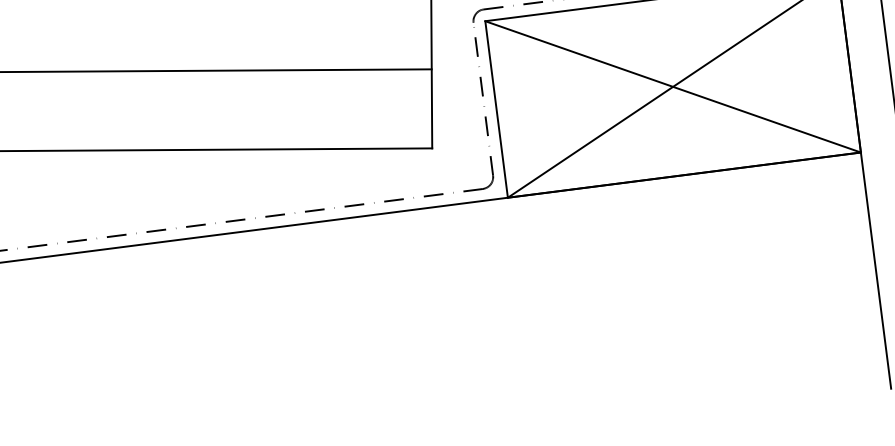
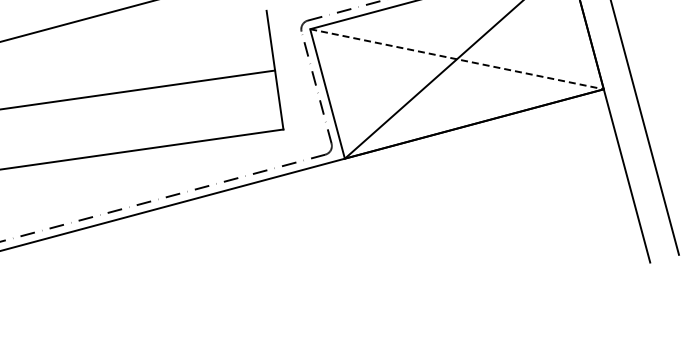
line: (673, 87) -> (457, 59), solid -> dashed

